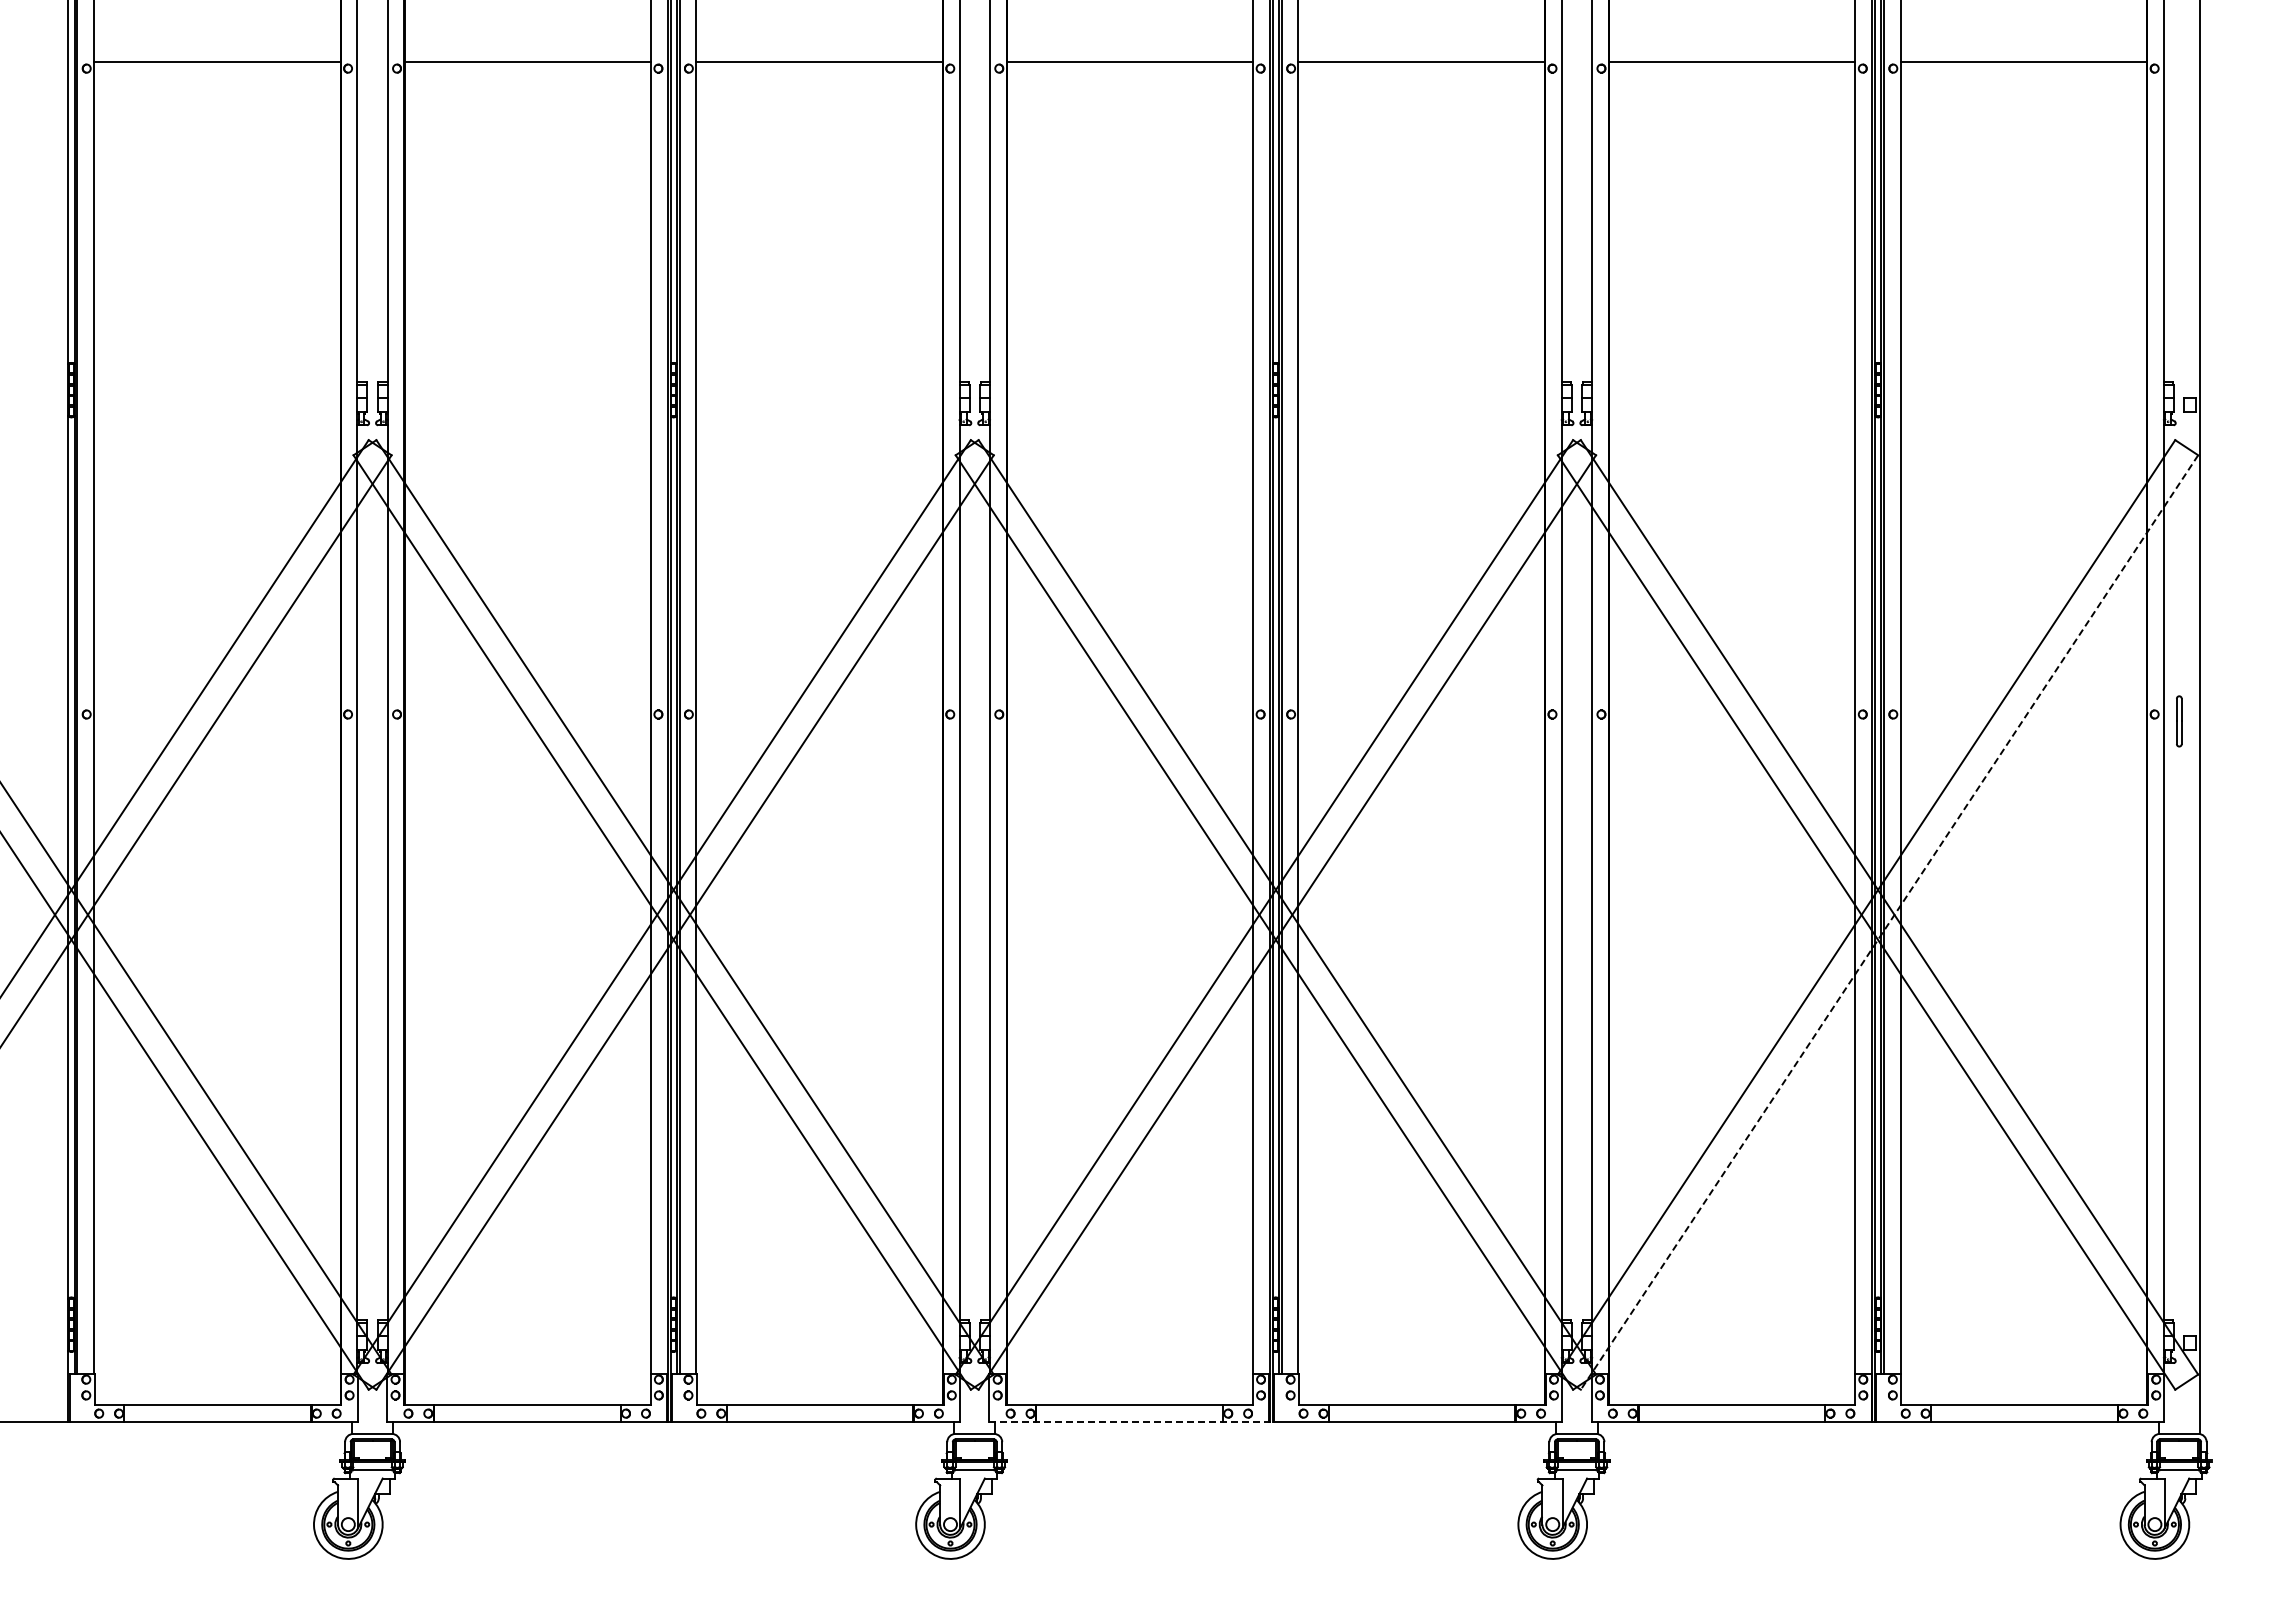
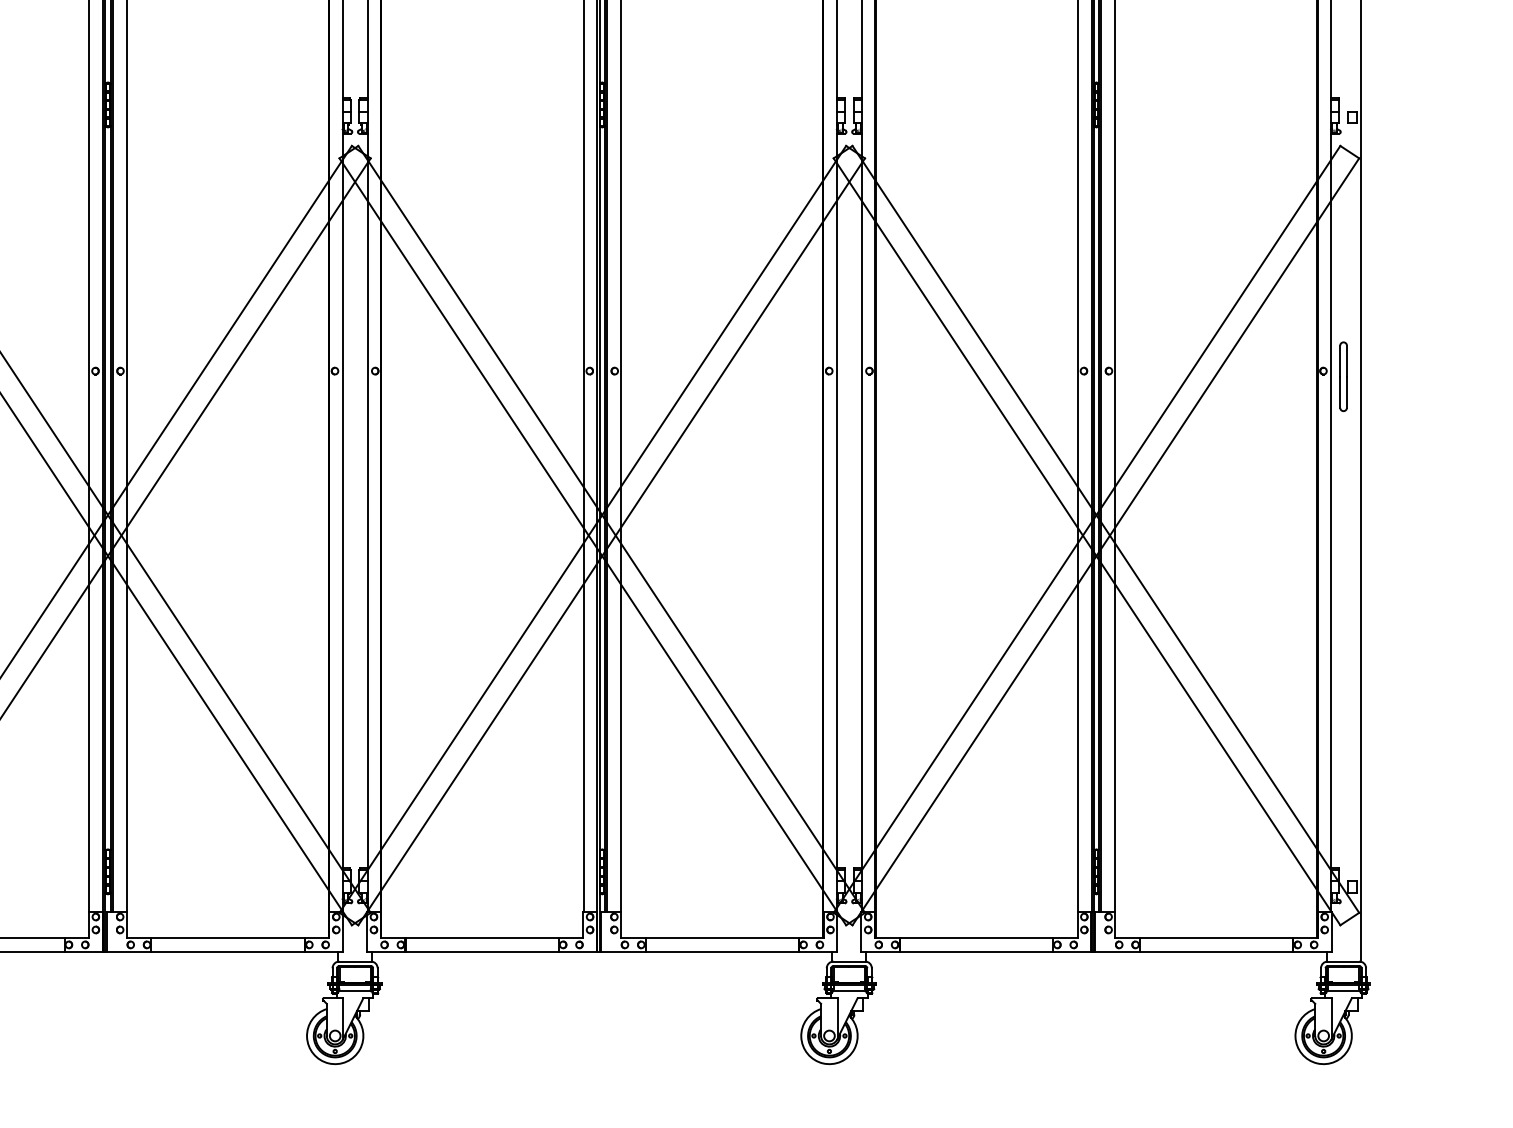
part: (2179, 721) -> (1343, 376), size x1.67
line: (1889, 922) -> (1105, 541), dashed -> solid
line: (1131, 1422) -> (483, 952), dashed -> solid

